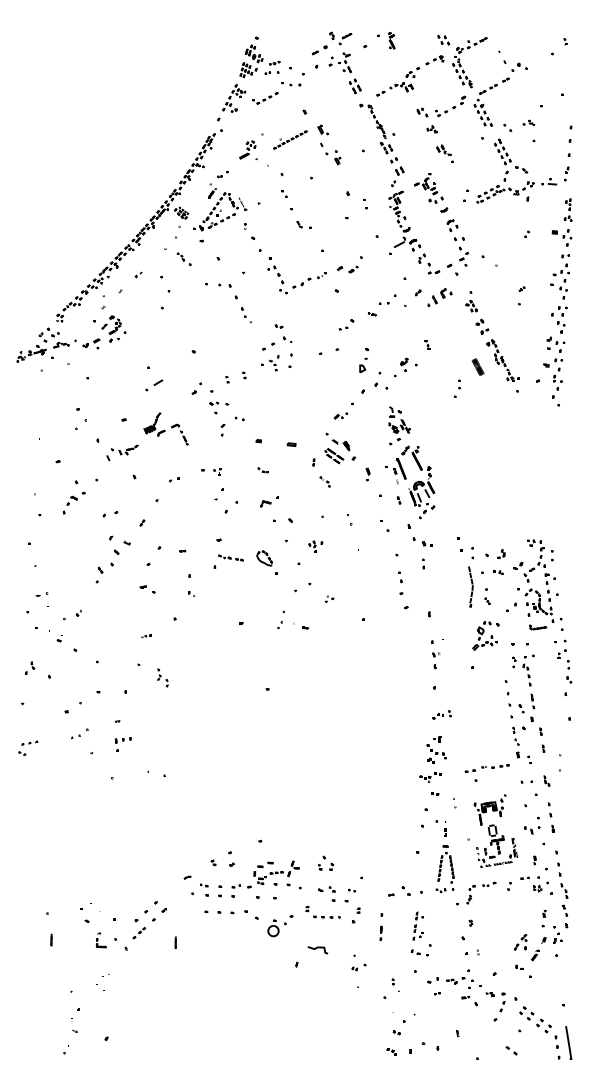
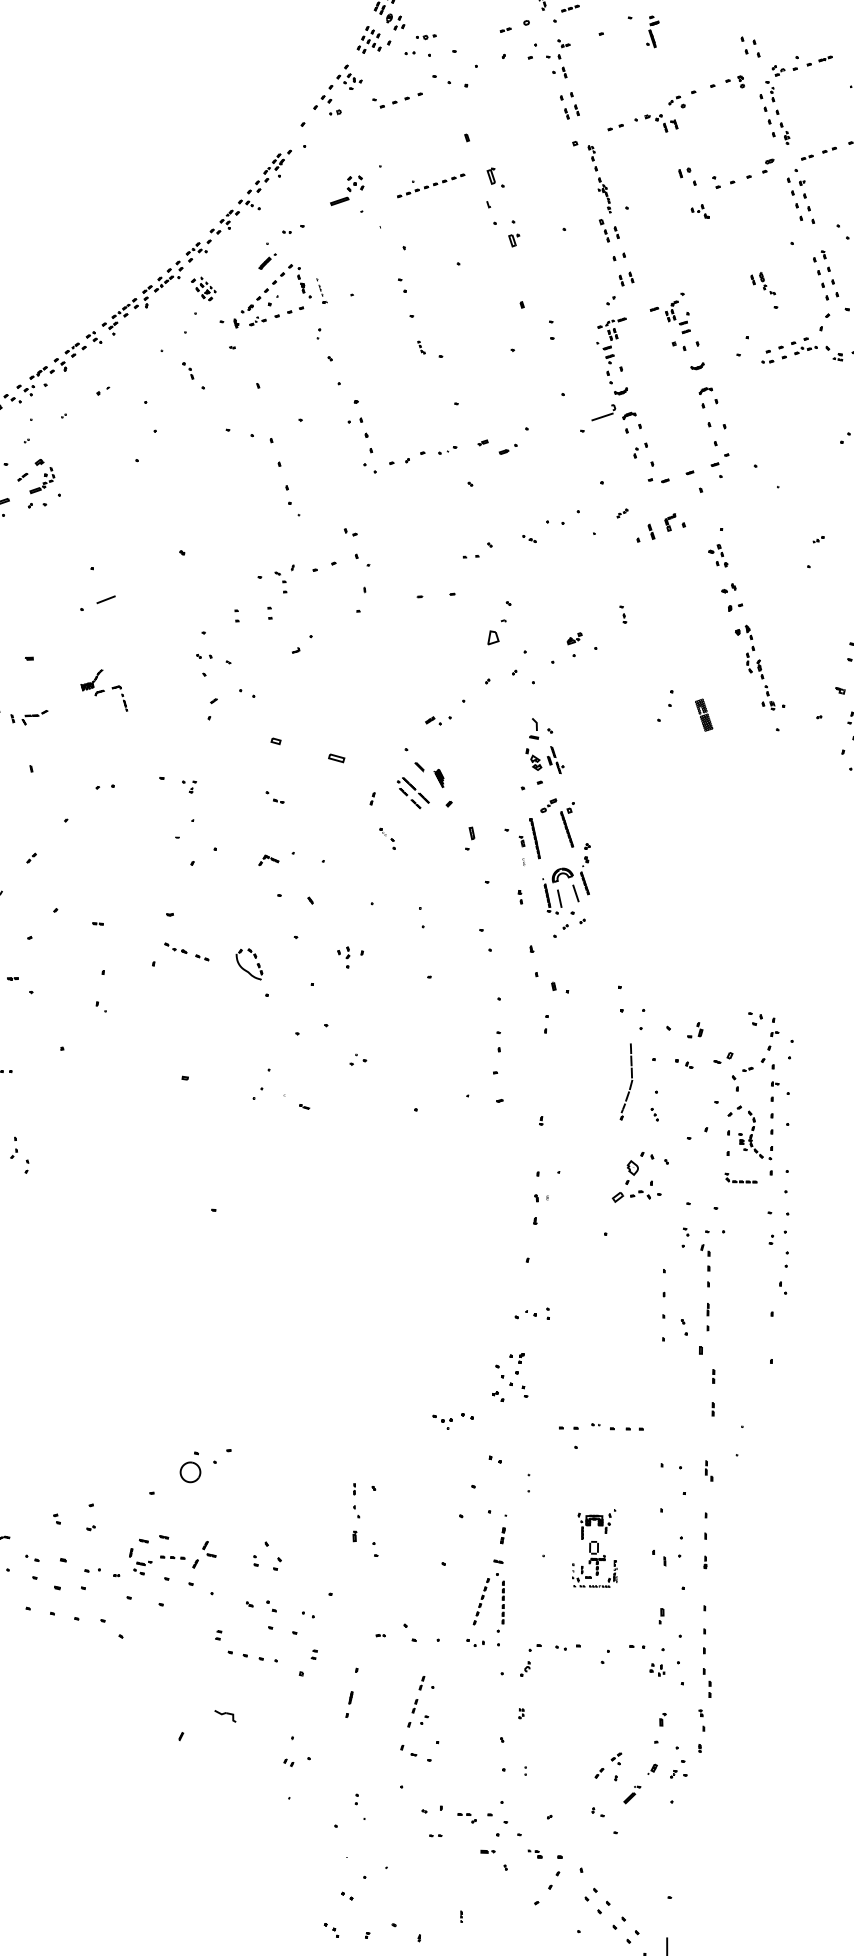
part: (444, 153) -> (763, 289), moved
part: (270, 362) -> (276, 575), moved
part: (477, 366) -> (703, 713), moved
part: (196, 388) -> (301, 643), moved
part: (165, 428) -> (104, 687), size x0.6
part: (521, 744) -> (364, 1517), moved
part: (430, 777) -> (452, 1420), moved
part: (495, 830) -> (596, 1547), size x0.6
part: (220, 891) -> (61, 1574), size x1.6
part: (280, 926) -> (205, 1465), moved
part: (317, 950) -> (224, 1716), size x0.6

